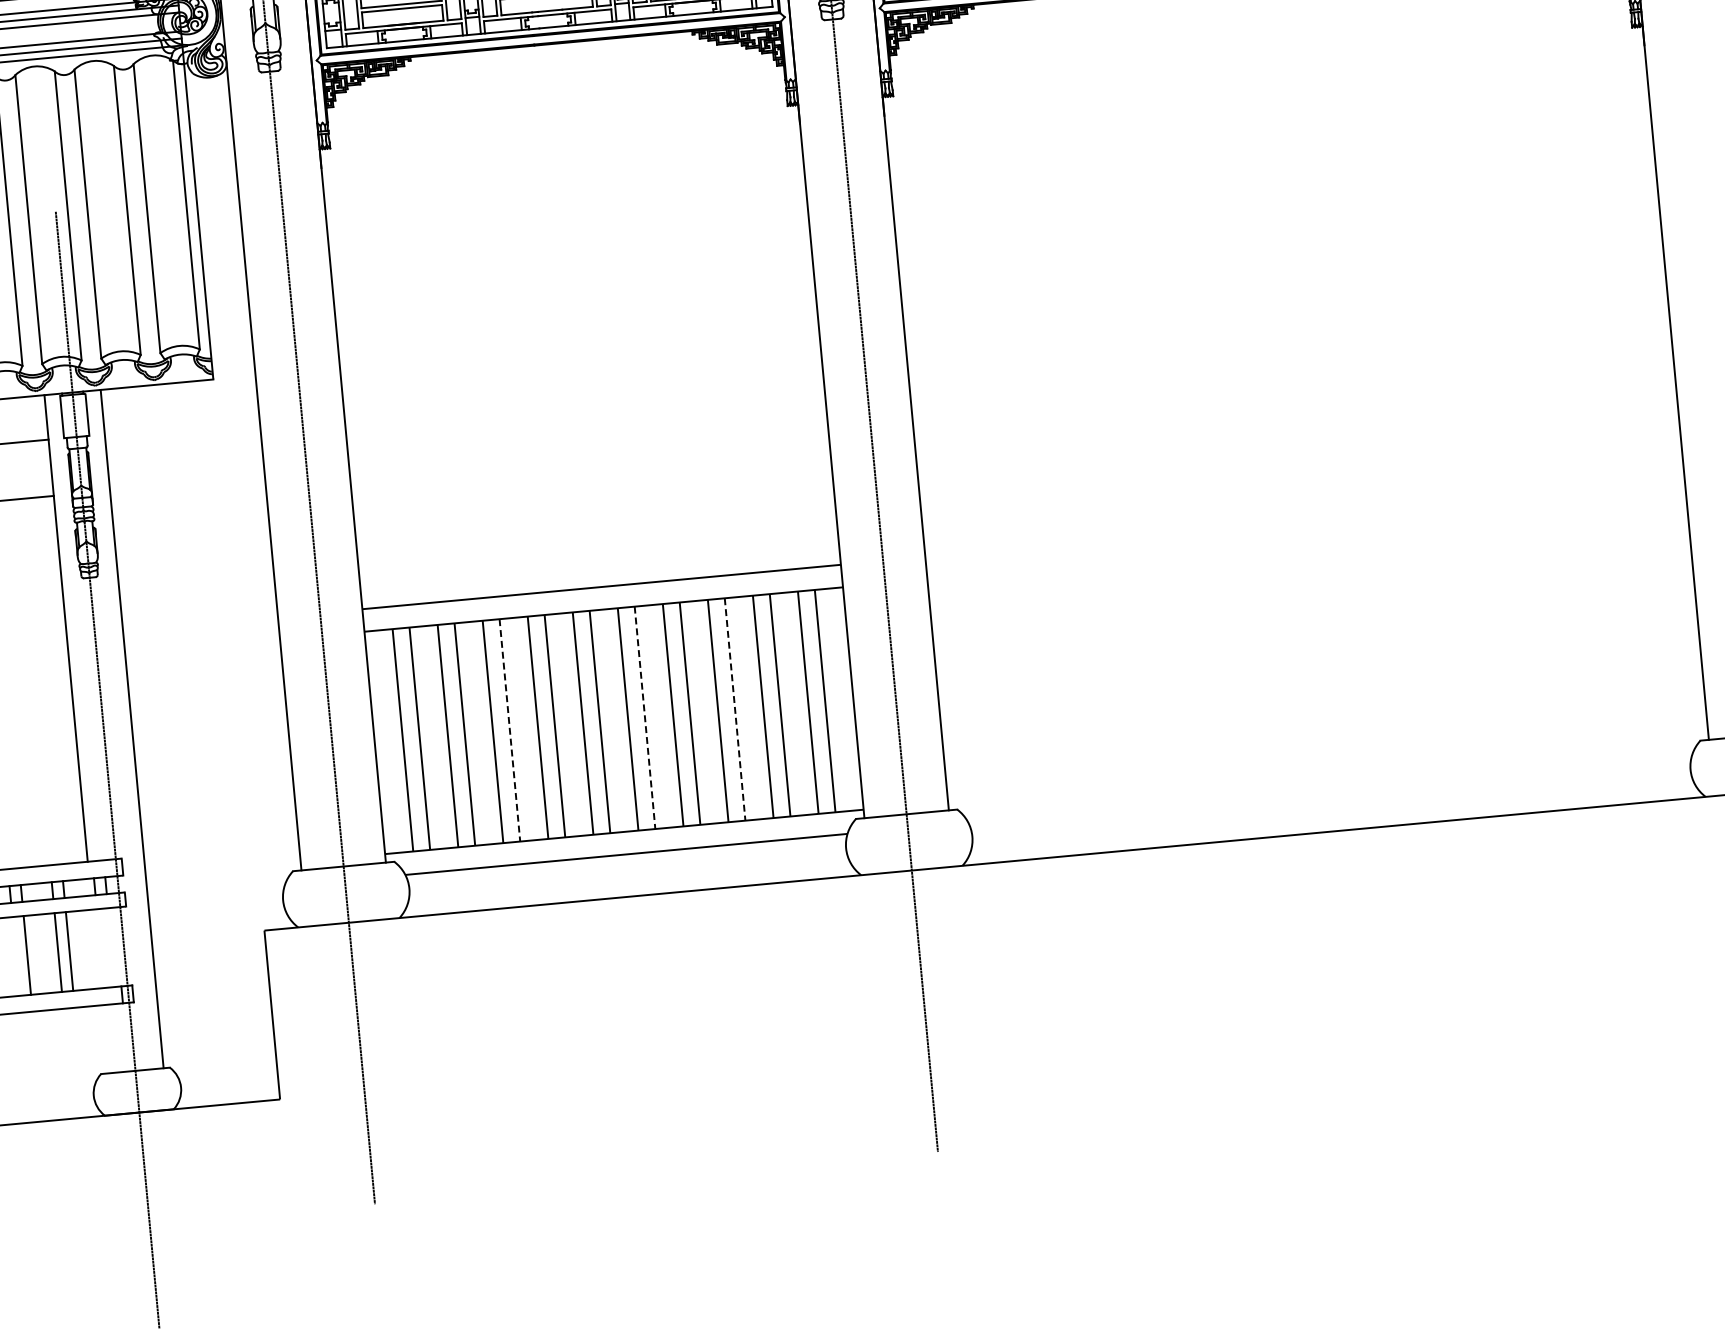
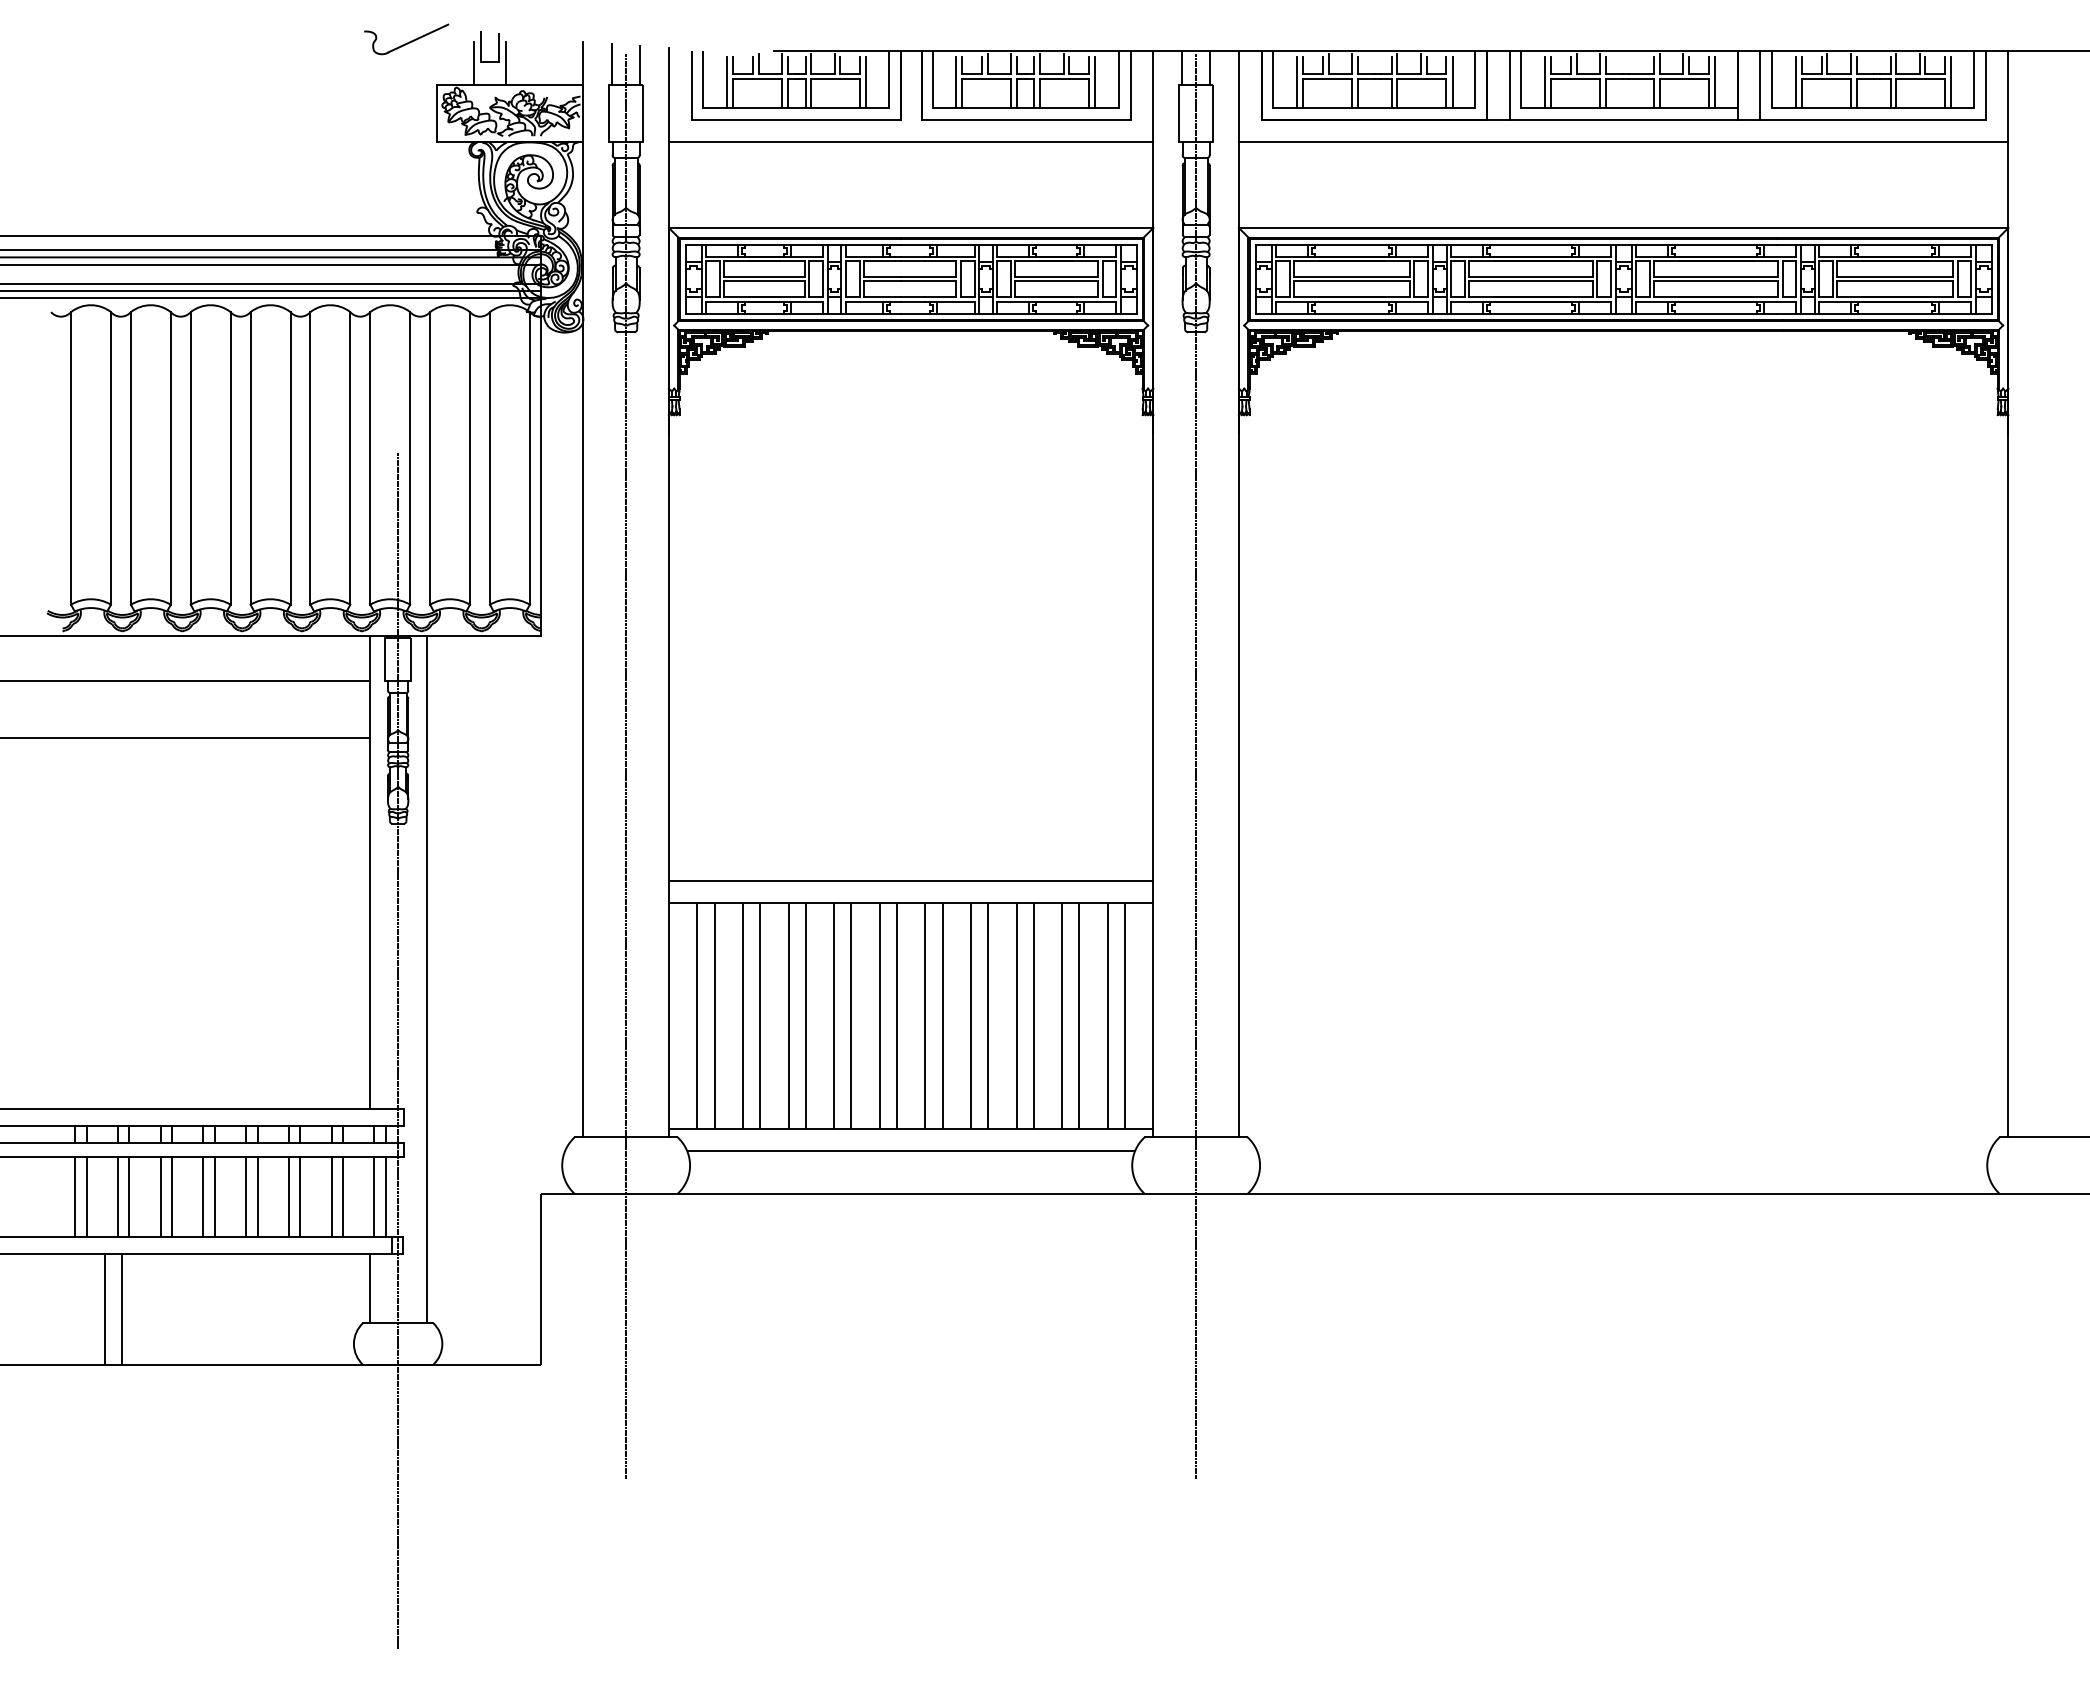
line: (734, 709) -> (1033, 1015), dashed -> solid
line: (644, 717) -> (942, 1015), dashed -> solid
line: (509, 729) -> (805, 1015), dashed -> solid
line: (111, 947) -> (385, 1196), added
line: (100, 948) -> (374, 1196), added
line: (15, 956) -> (288, 1196), added
line: (103, 1038) -> (369, 1287), added

